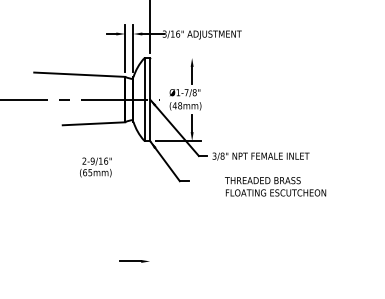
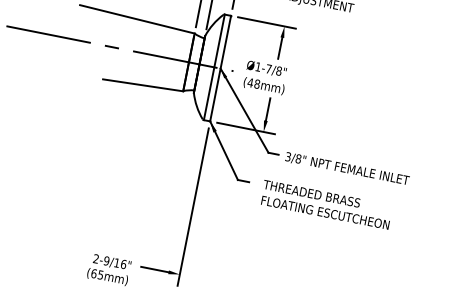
line: (178, 58) -> (267, 23), added
text: (95, 167) -> (108, 269), moved
text: (275, 186) -> (326, 204), moved
line: (150, 208) -> (193, 207), added

